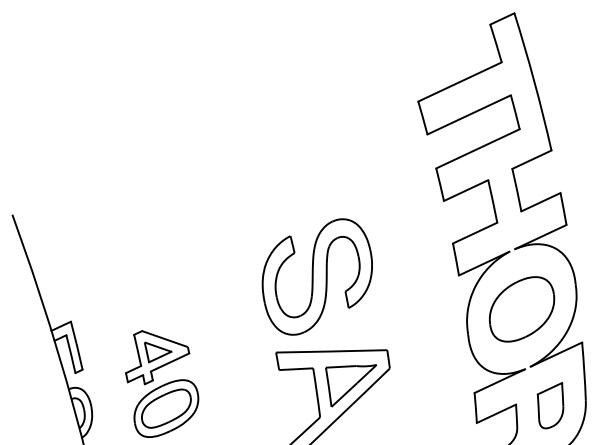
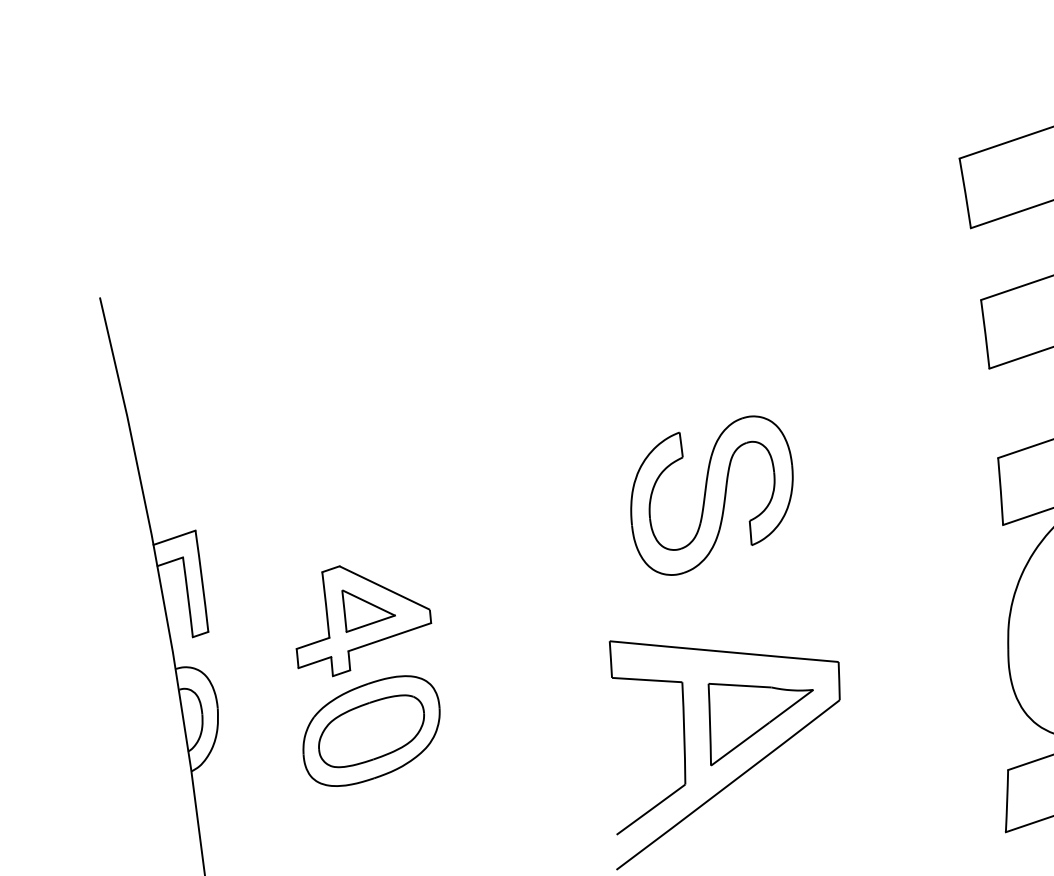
part: (316, 276) -> (710, 494), size x0.7

